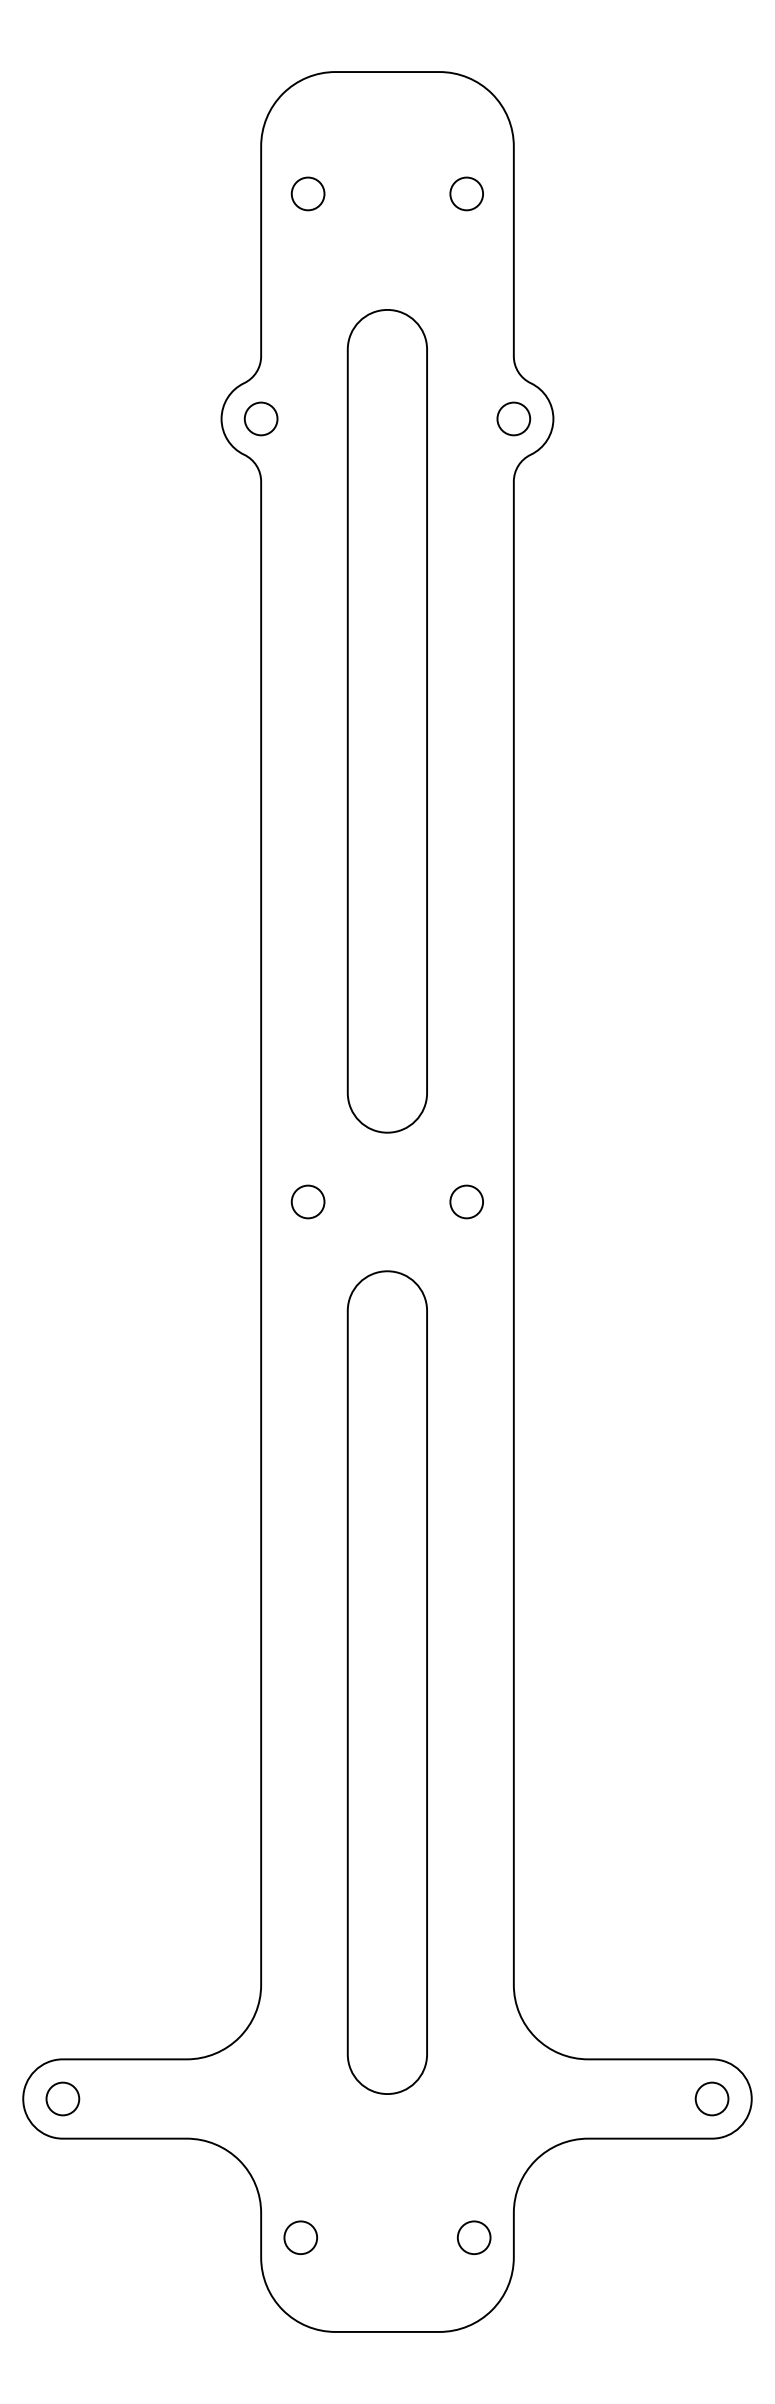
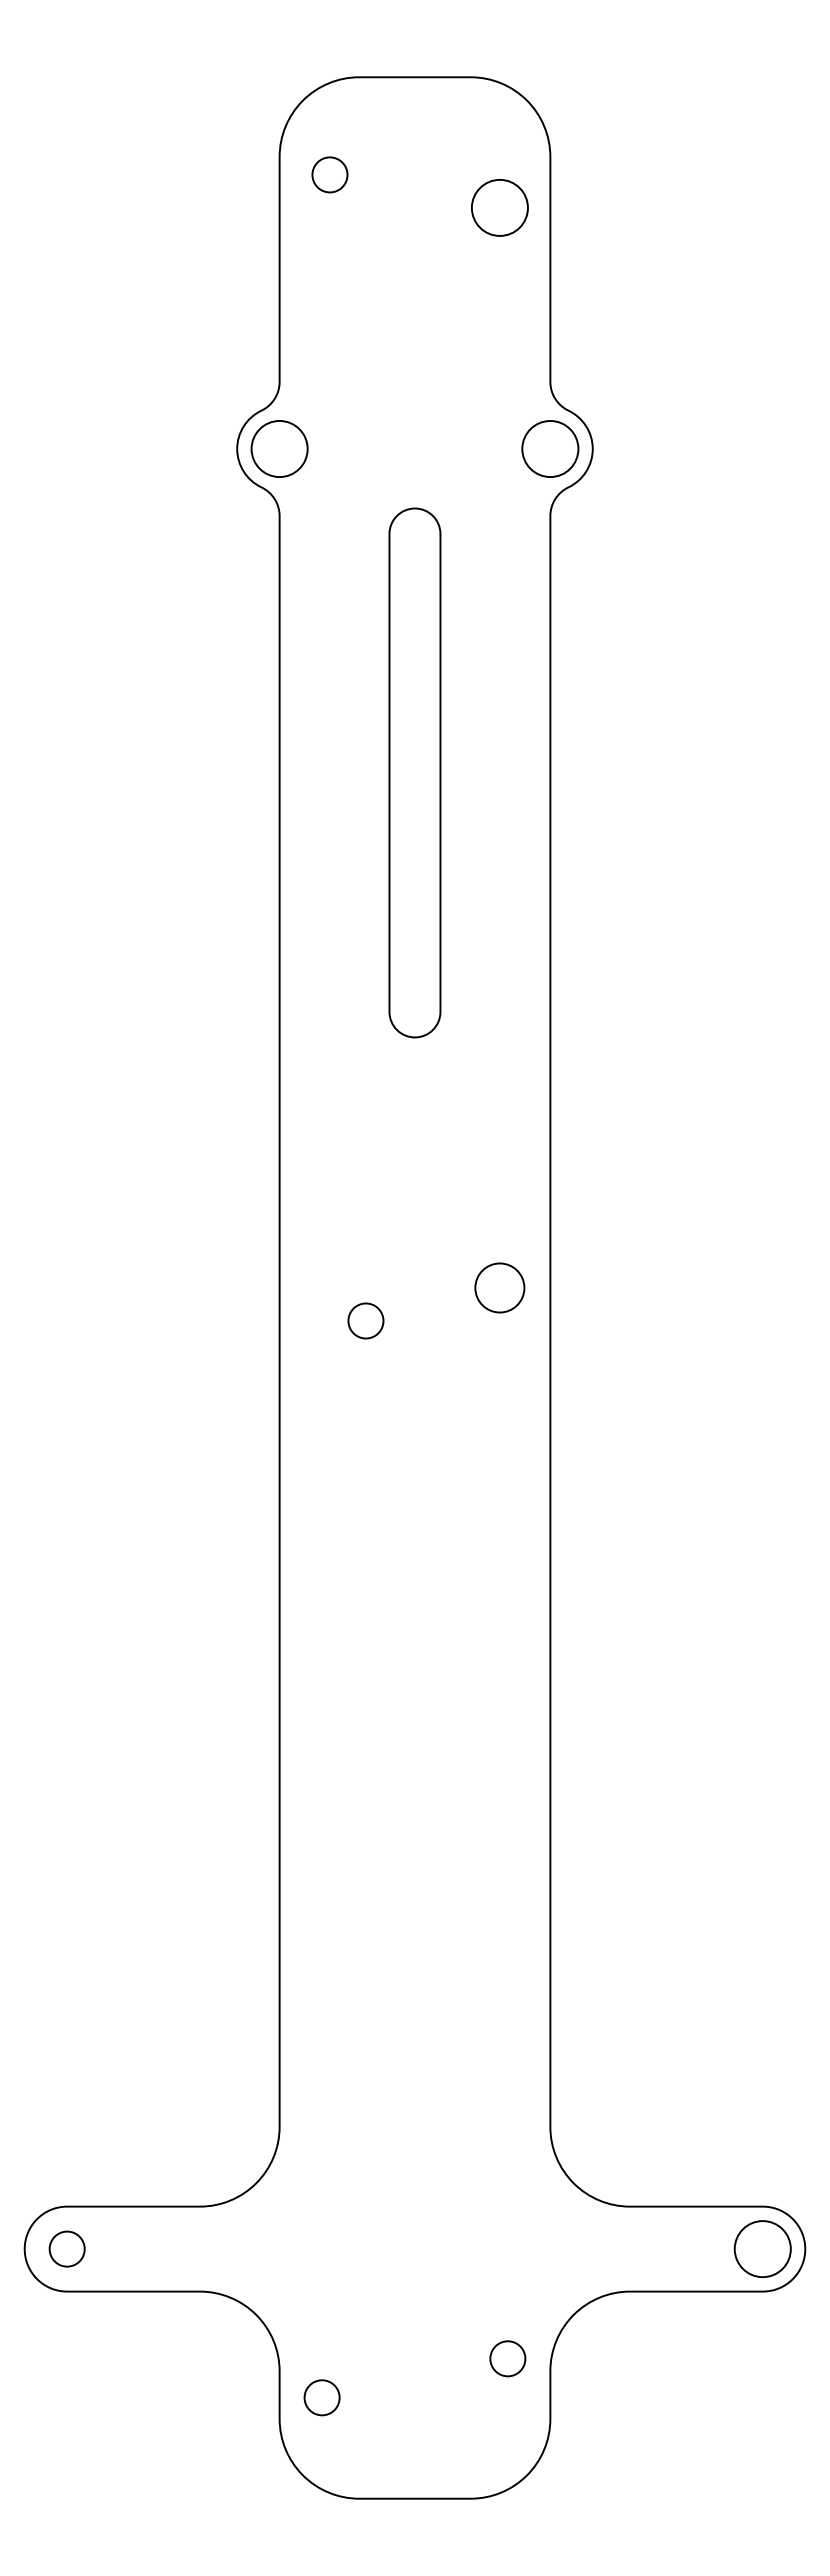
circle: (307, 193) -> (329, 174), moved
circle: (466, 193) -> (499, 207), size x1.6
circle: (261, 418) -> (279, 448), size x1.6
circle: (513, 418) -> (549, 448), size x1.6
part: (387, 720) -> (414, 772), size x0.6
circle: (307, 1201) -> (365, 1320), moved
circle: (466, 1201) -> (499, 1287), size x1.4
part: (387, 1682) -> (414, 1802), removed
circle: (711, 2098) -> (762, 2248), size x1.6
circle: (473, 2237) -> (507, 2358), moved

